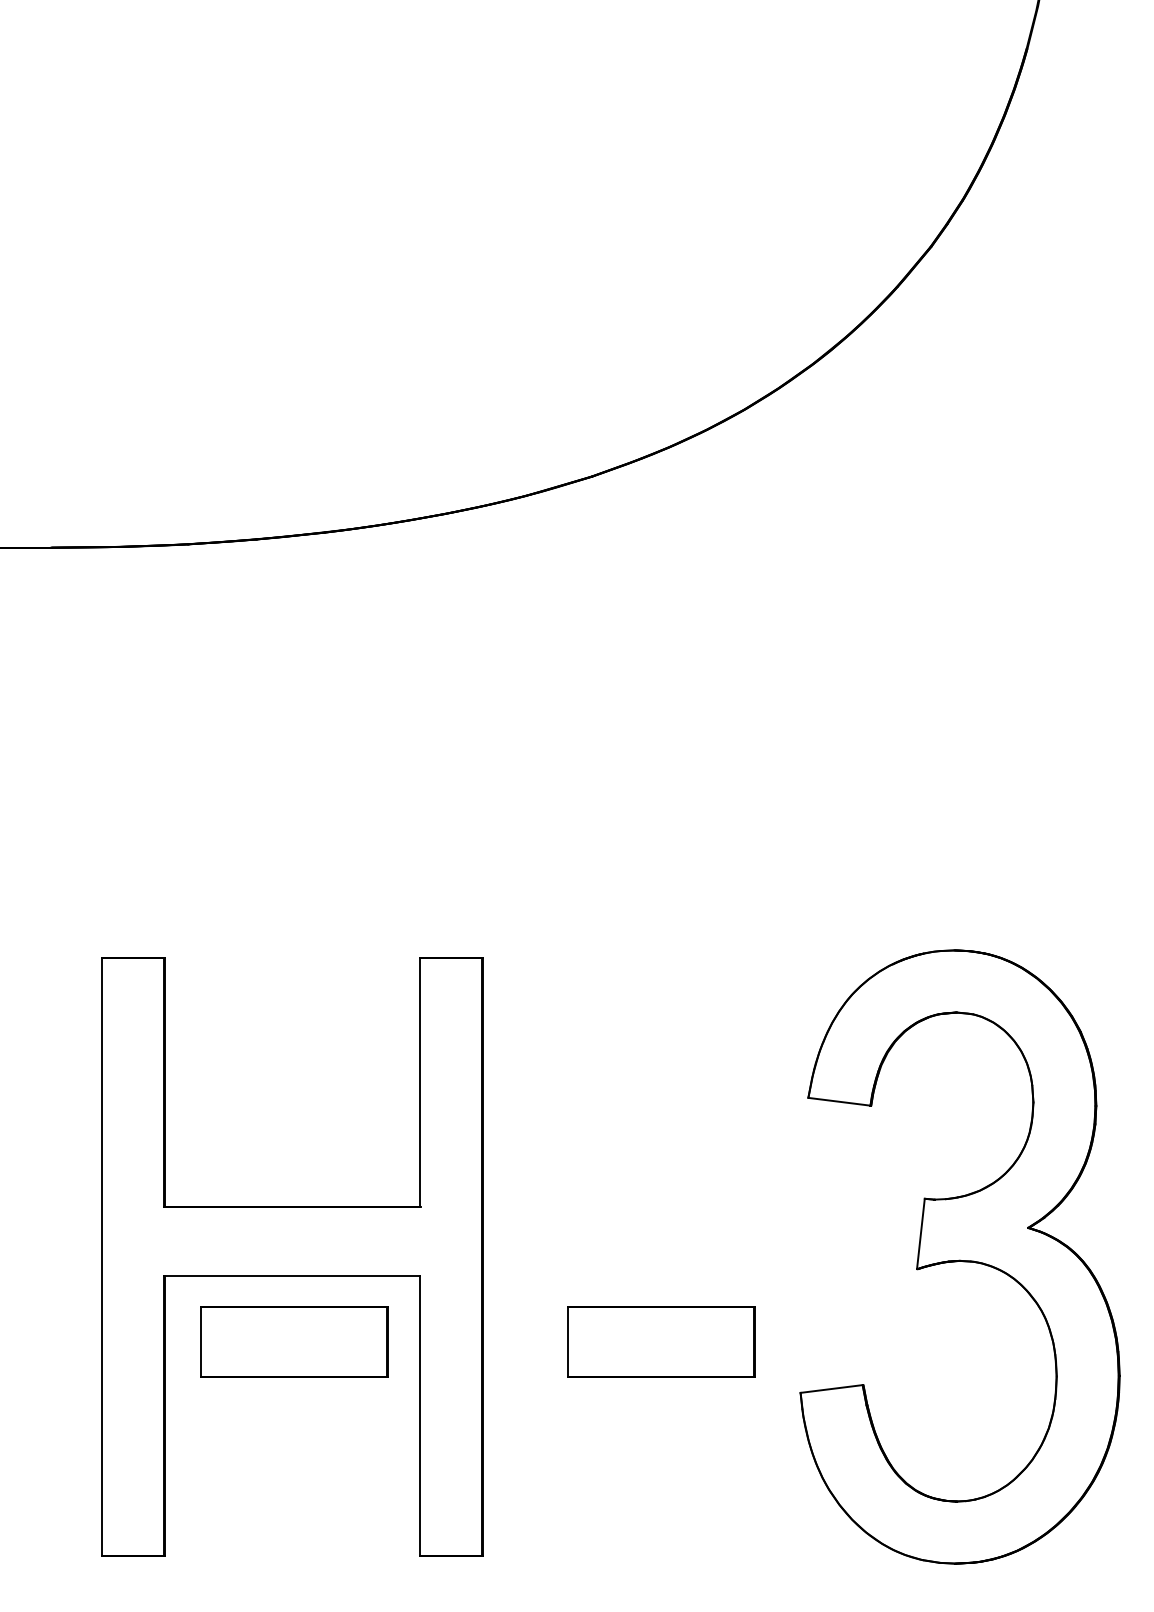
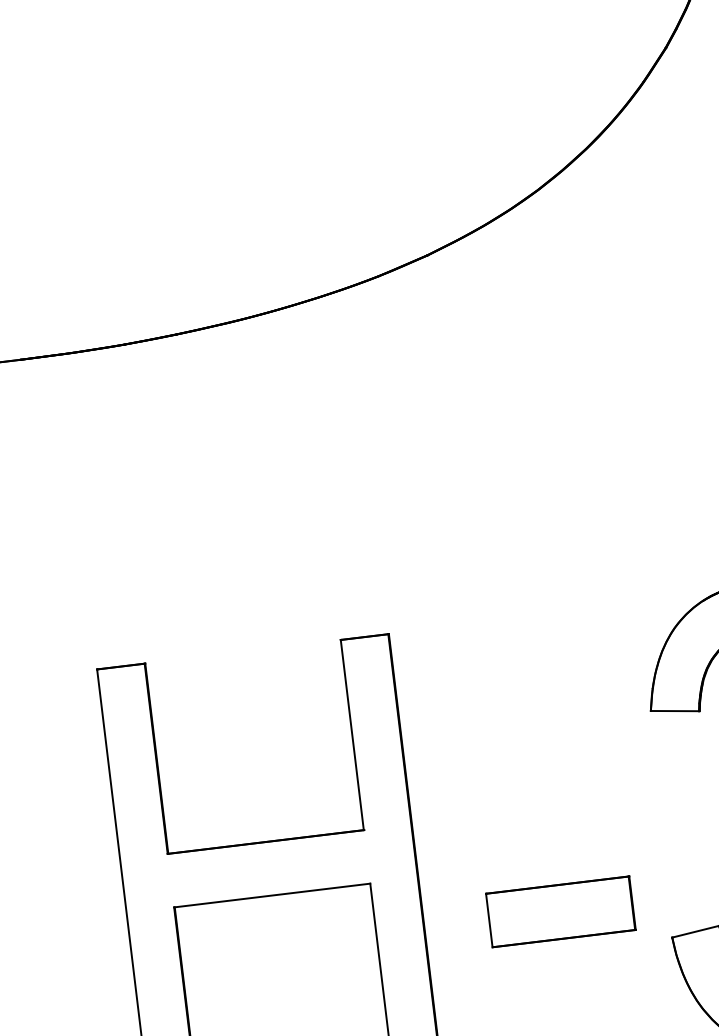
part: (294, 1341) -> (279, 945), removed

